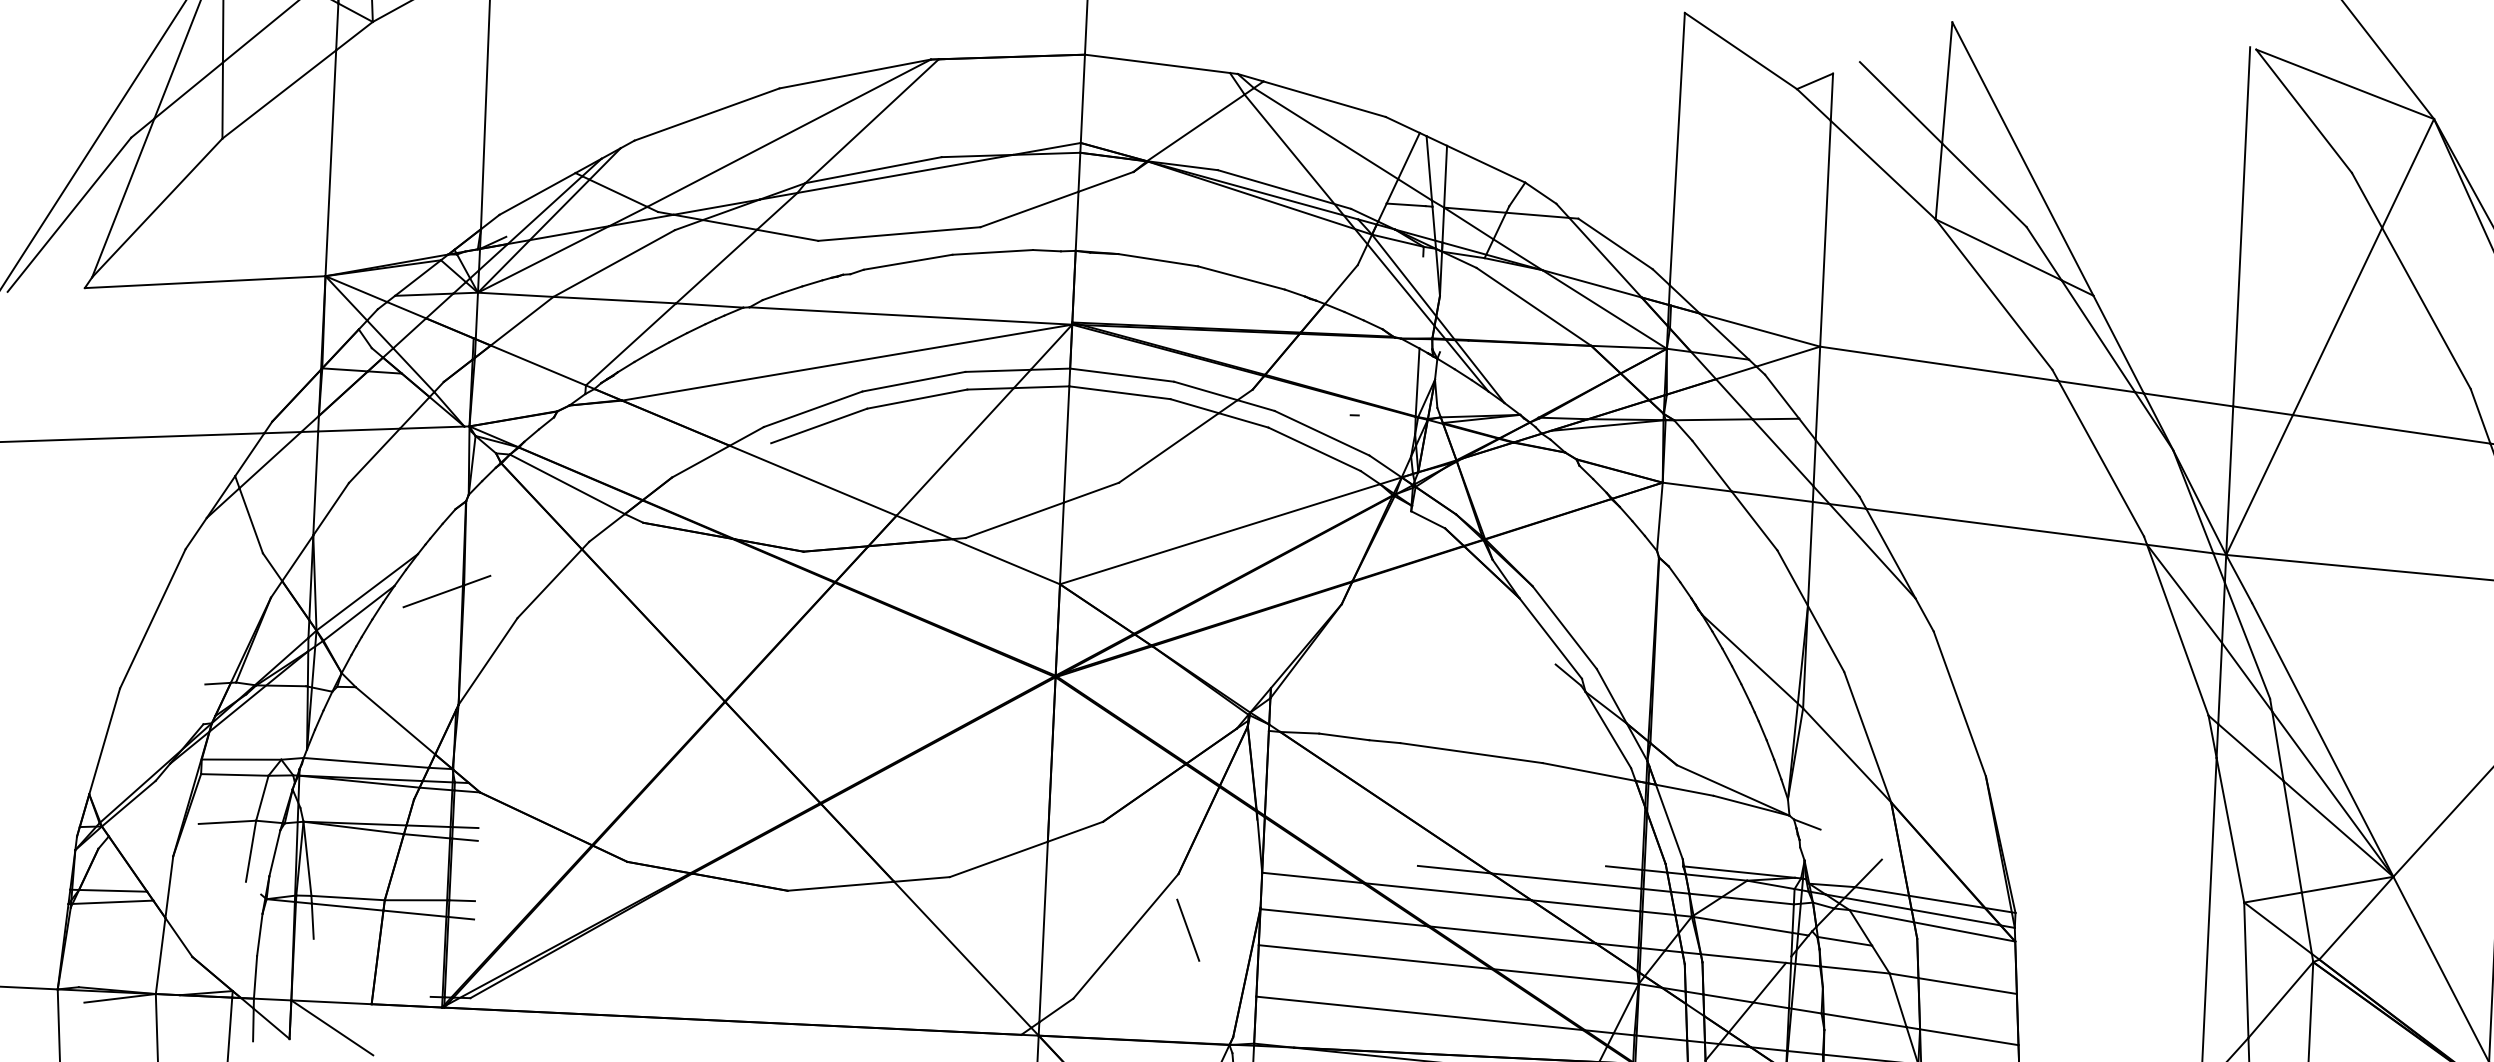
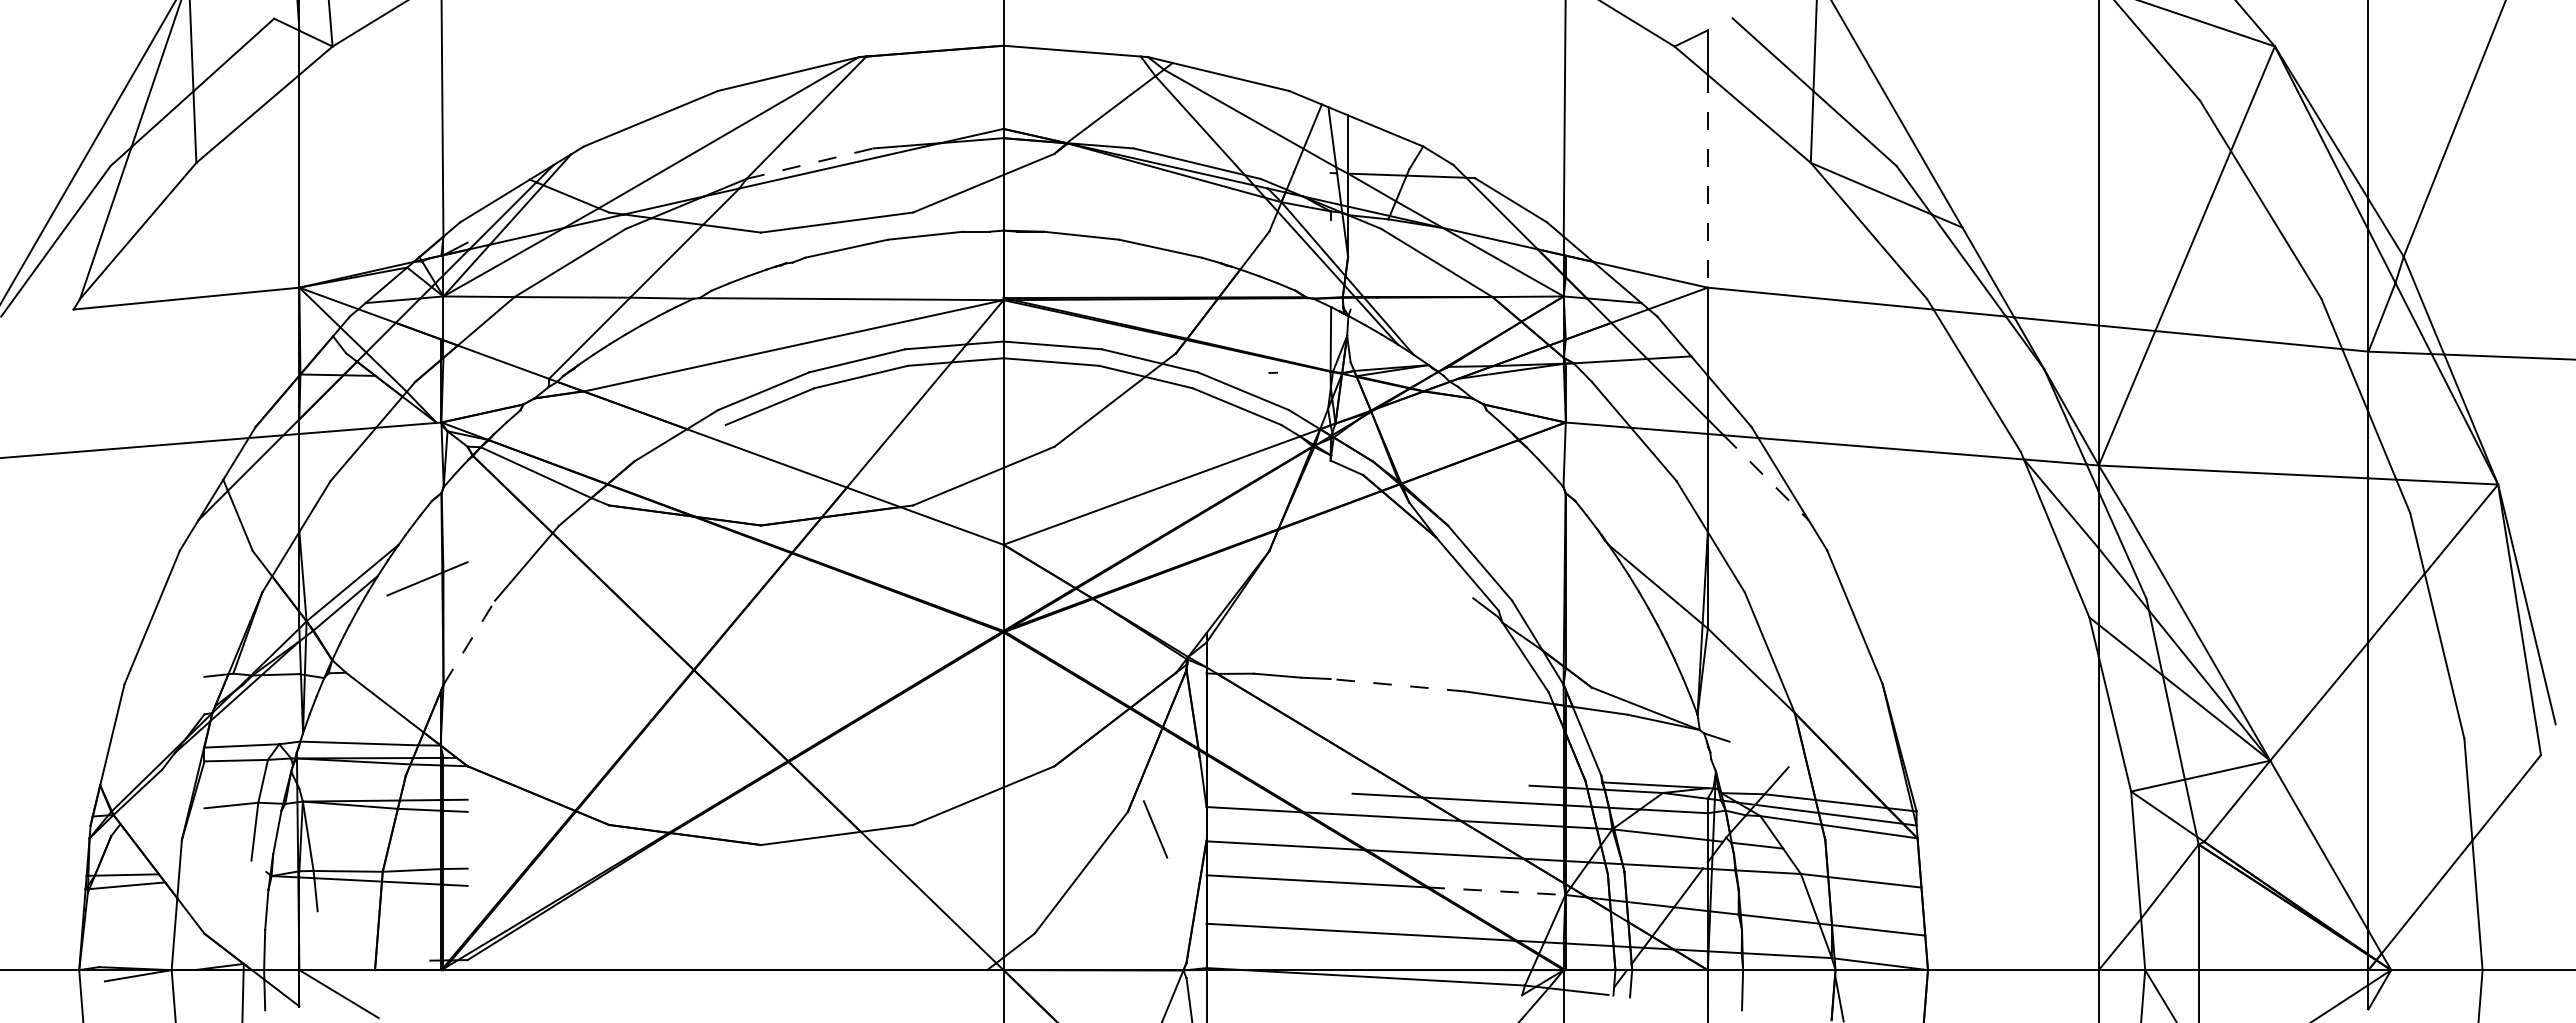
line: (874, 169) -> (810, 163), solid -> dashed
line: (1405, 204) -> (1311, 172), removed
line: (1825, 233) -> (1707, 181), solid -> dashed
line: (1872, 552) -> (1766, 478), solid -> dashed
line: (488, 661) -> (469, 642), solid -> dashed
line: (1472, 753) -> (1398, 685), solid -> dashed
line: (1188, 930) -> (1155, 829), moved
line: (1564, 976) -> (1495, 891), solid -> dashed

